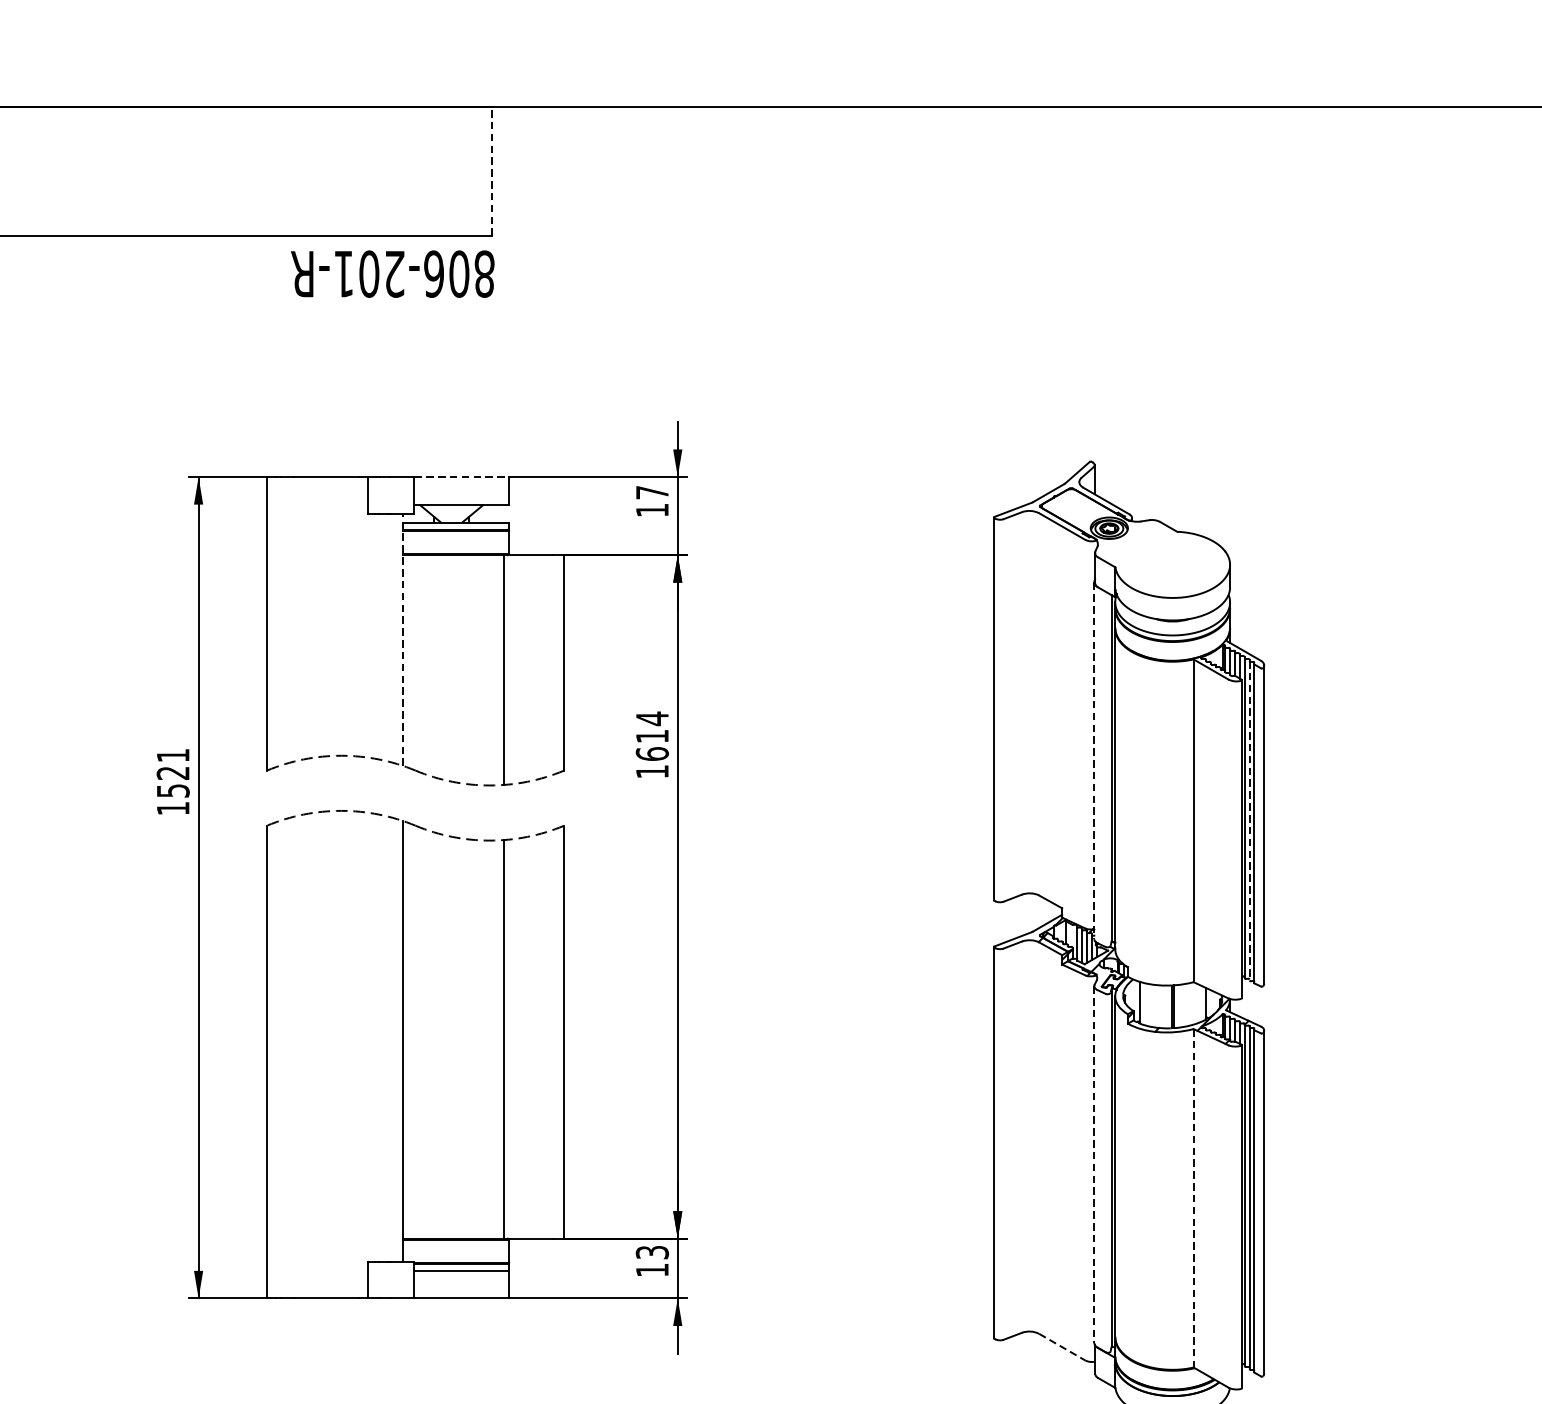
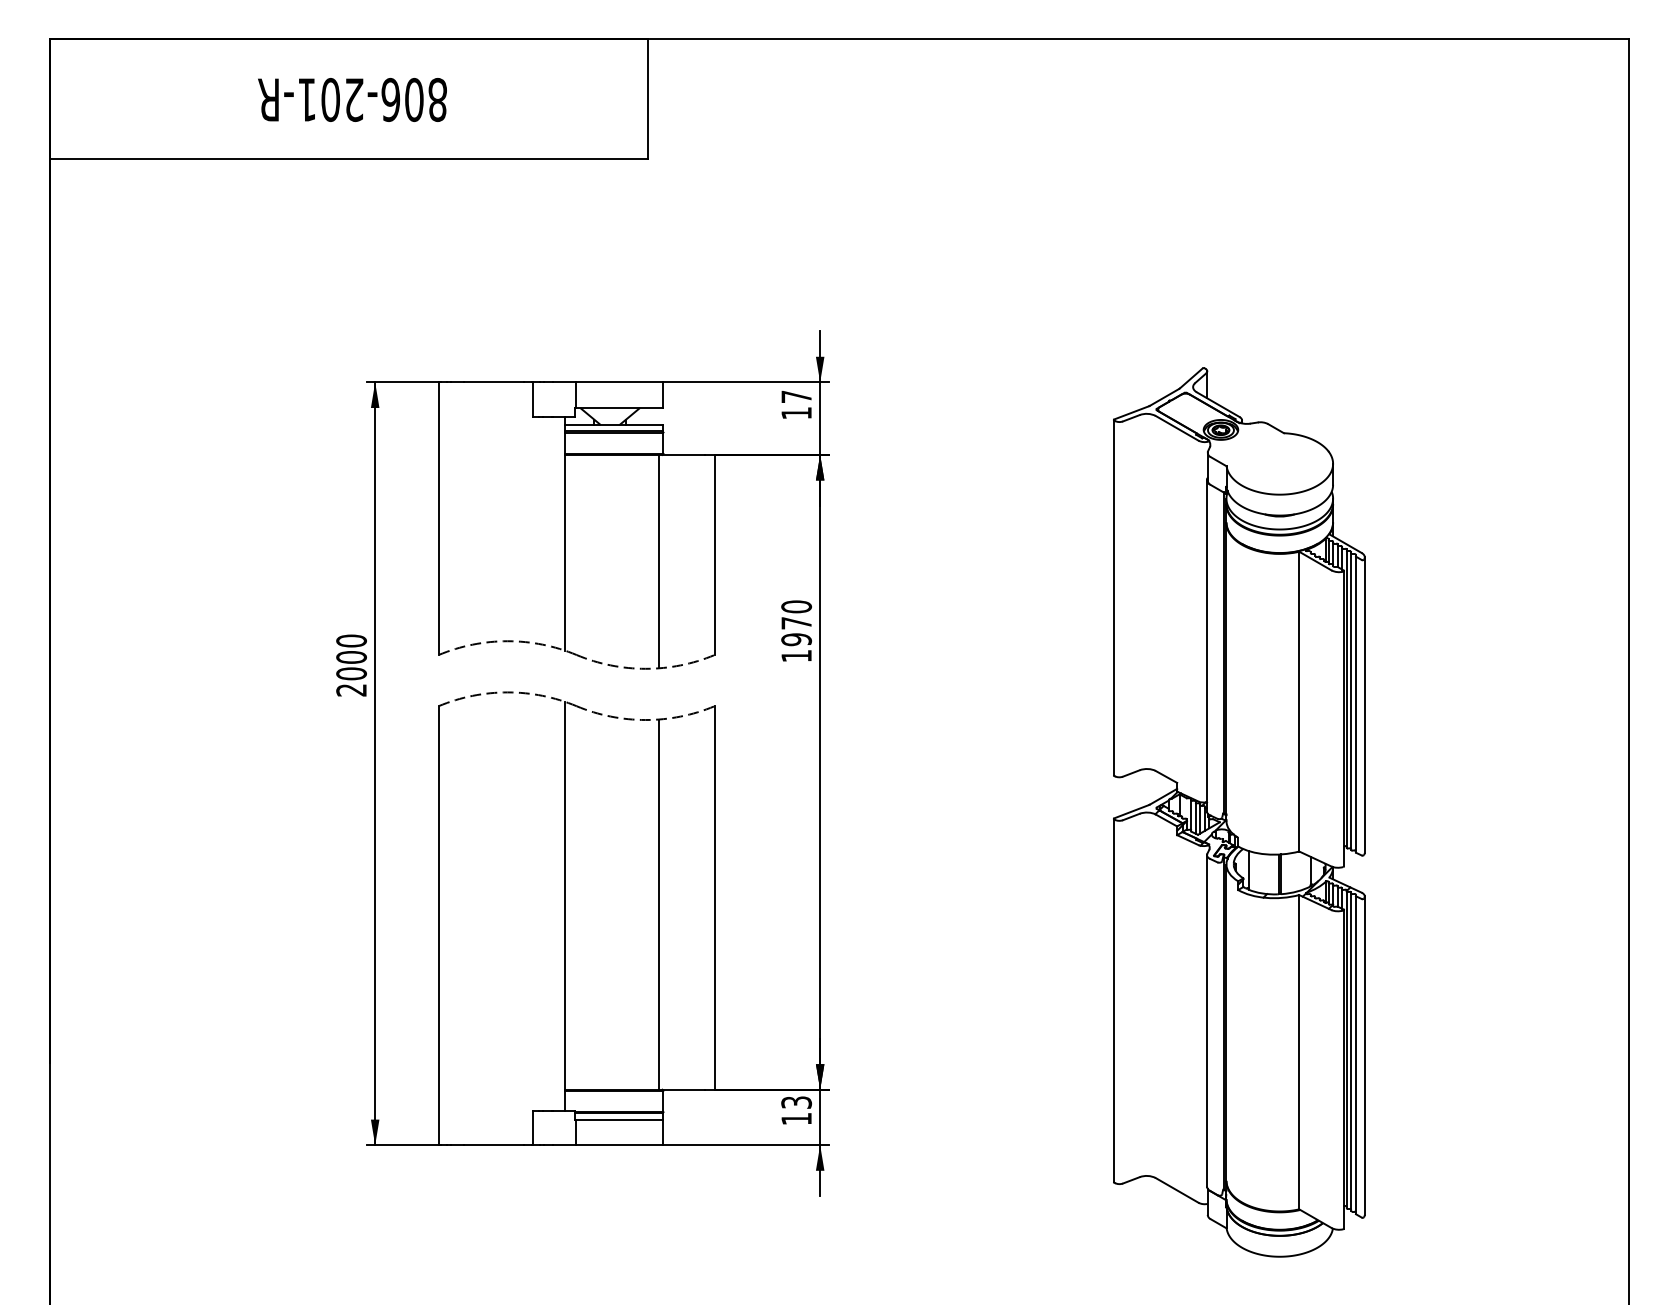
line: (491, 171) -> (647, 98), dashed -> solid
text: (392, 273) -> (352, 99), moved
line: (461, 477) -> (619, 382), dashed -> solid
line: (403, 639) -> (565, 533), dashed -> solid
text: (652, 736) -> (796, 623), 1614 -> 1970
line: (1094, 760) -> (1207, 645), dashed -> solid
text: (173, 781) -> (351, 665), 1521 -> 2000
line: (1249, 821) -> (1351, 702), dashed -> solid
line: (1094, 1164) -> (1207, 1020), dashed -> solid
line: (1193, 1198) -> (1299, 1052), dashed -> solid
line: (1062, 1347) -> (1177, 1190), dashed -> solid

